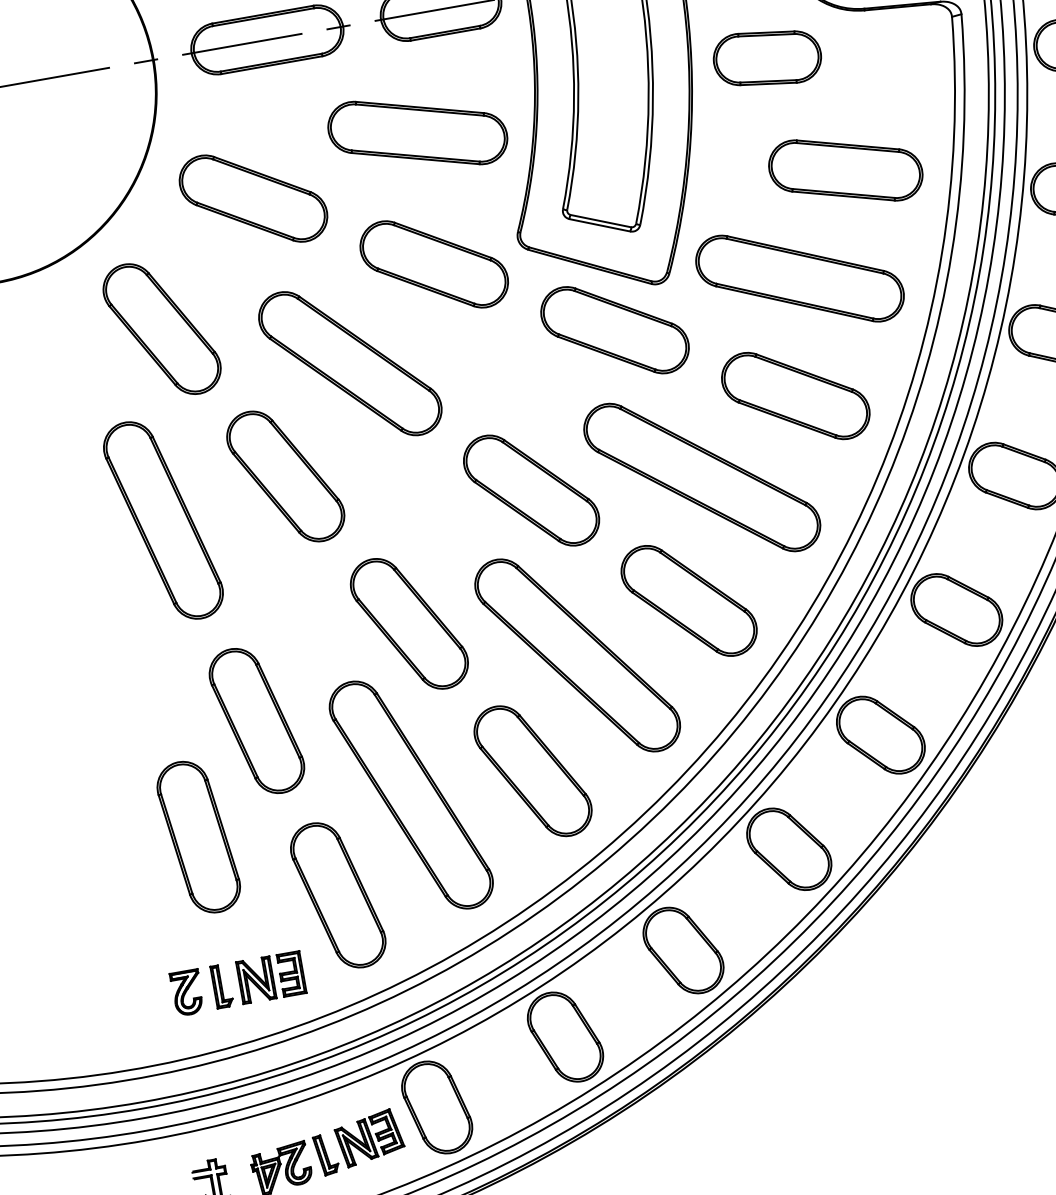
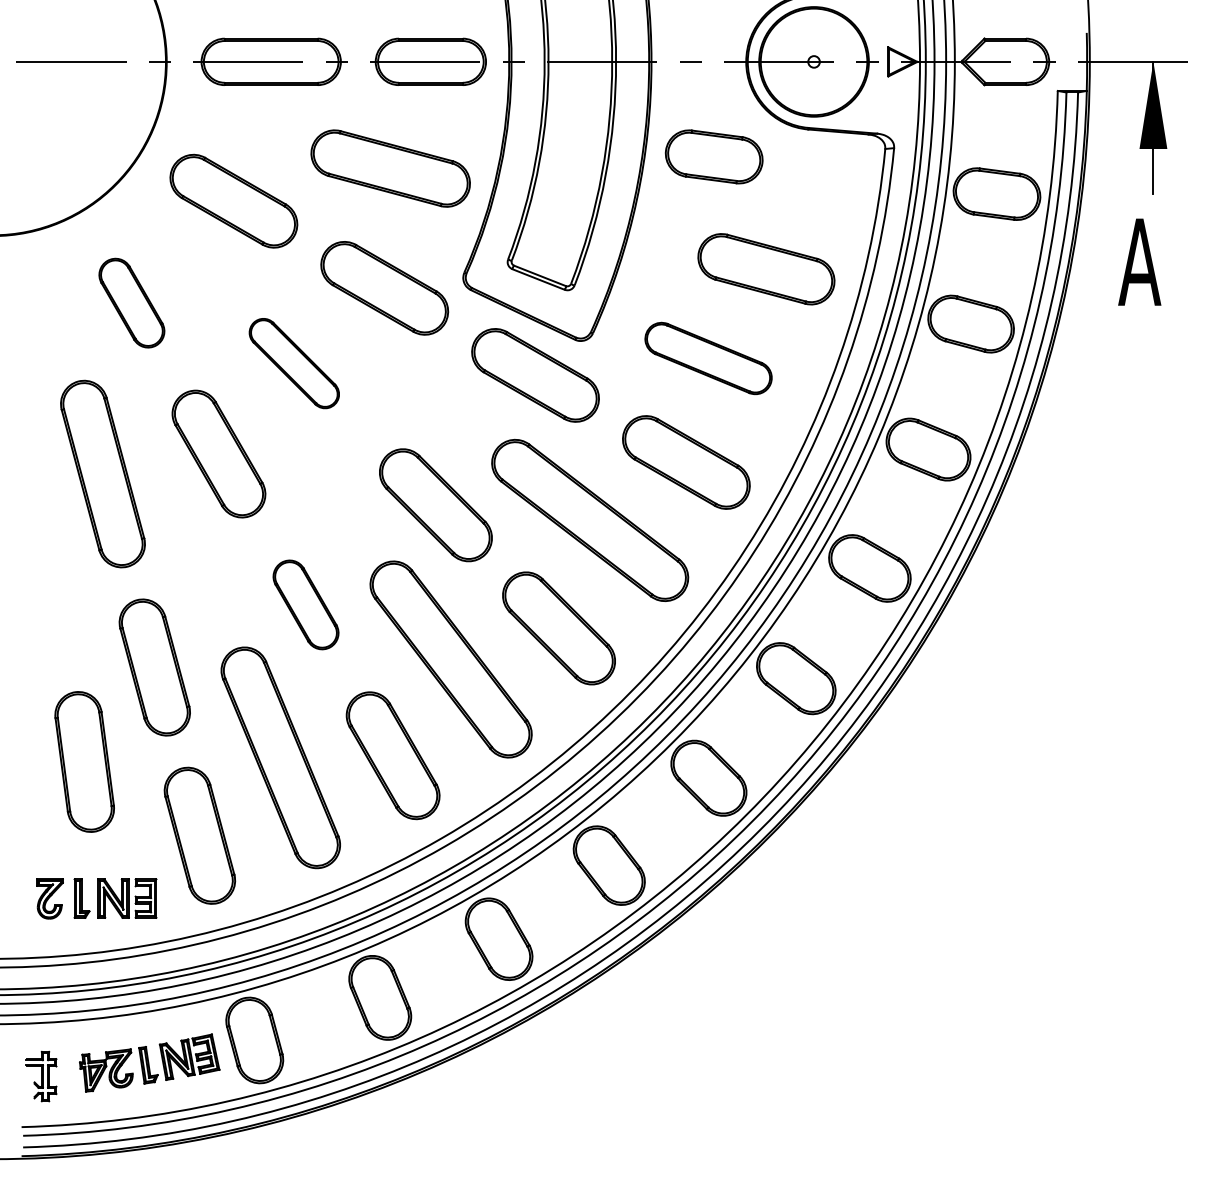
part: (799, 278) -> (708, 358), size x0.7
part: (161, 328) -> (131, 302), size x0.7
part: (350, 363) -> (294, 363), size x0.6
part: (408, 623) -> (305, 604), size x0.7

